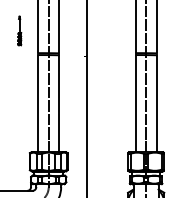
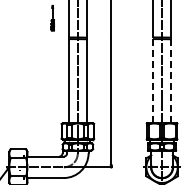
line: (135, 104) -> (152, 81), solid -> dashed
line: (157, 104) -> (171, 81), solid -> dashed

